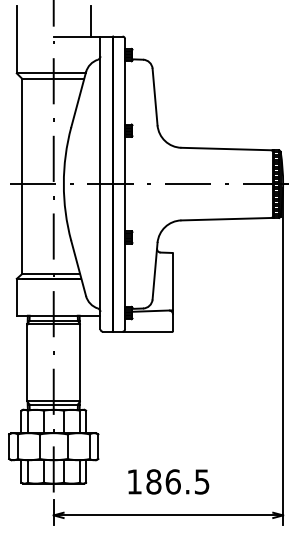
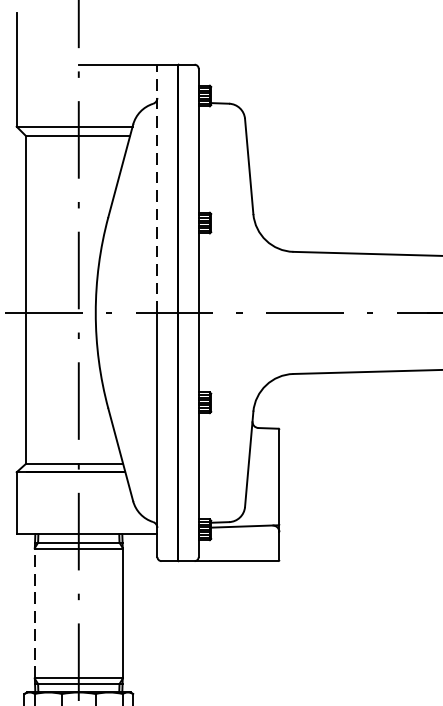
line: (90, 20) -> (140, 37), removed
line: (100, 110) -> (157, 189), solid -> dashed
line: (27, 362) -> (34, 612), solid -> dashed

